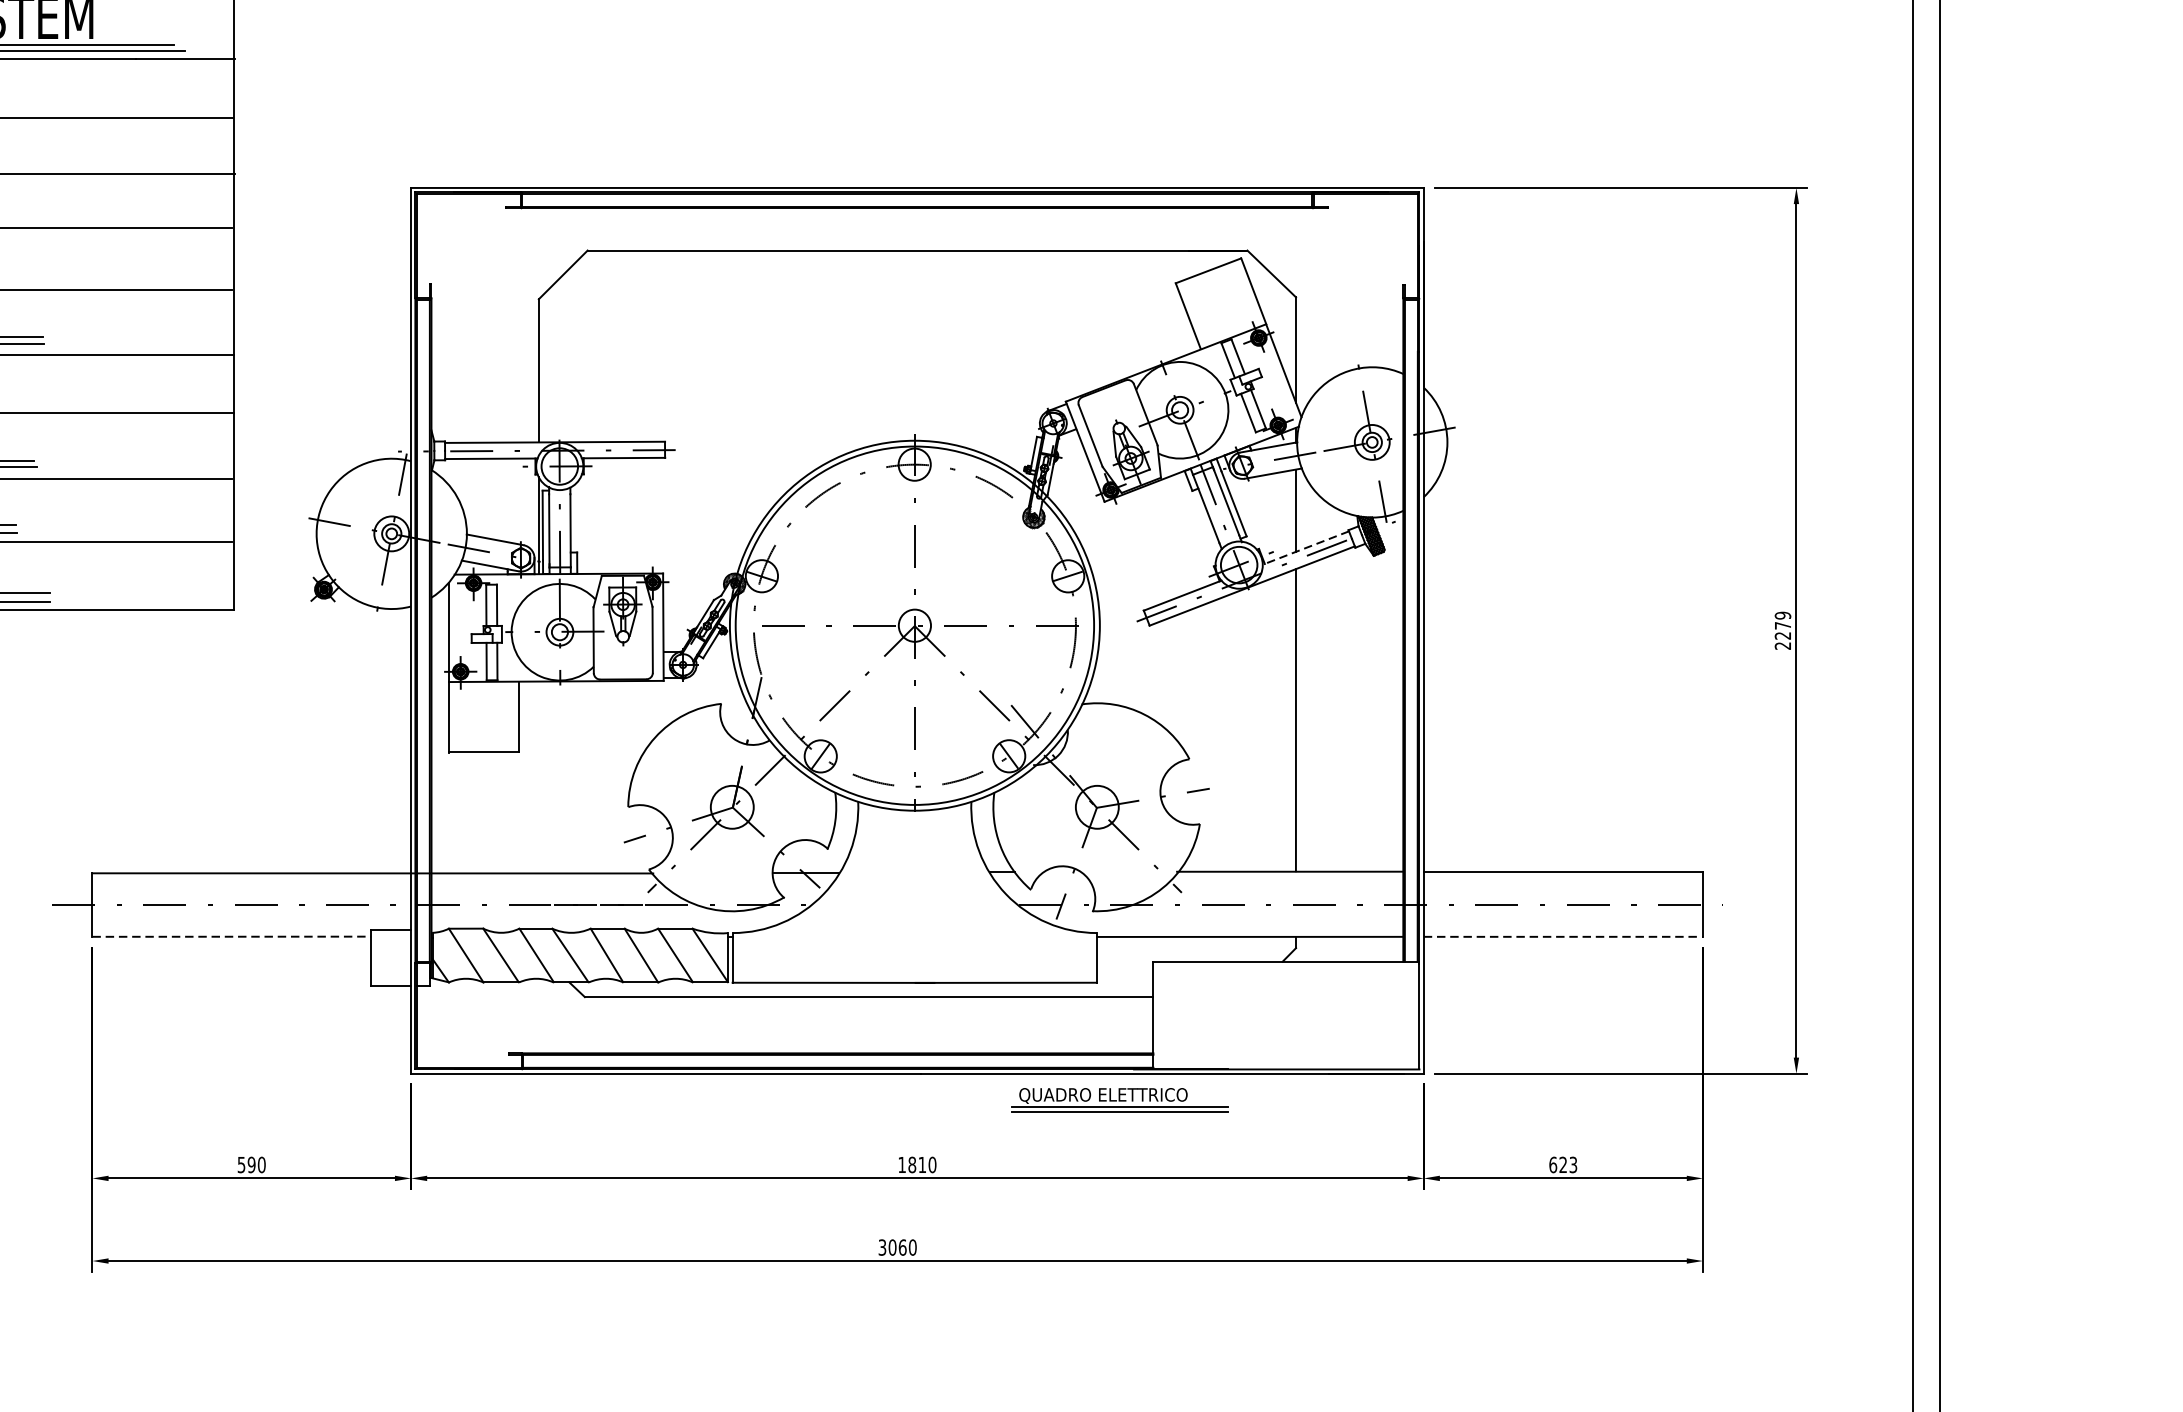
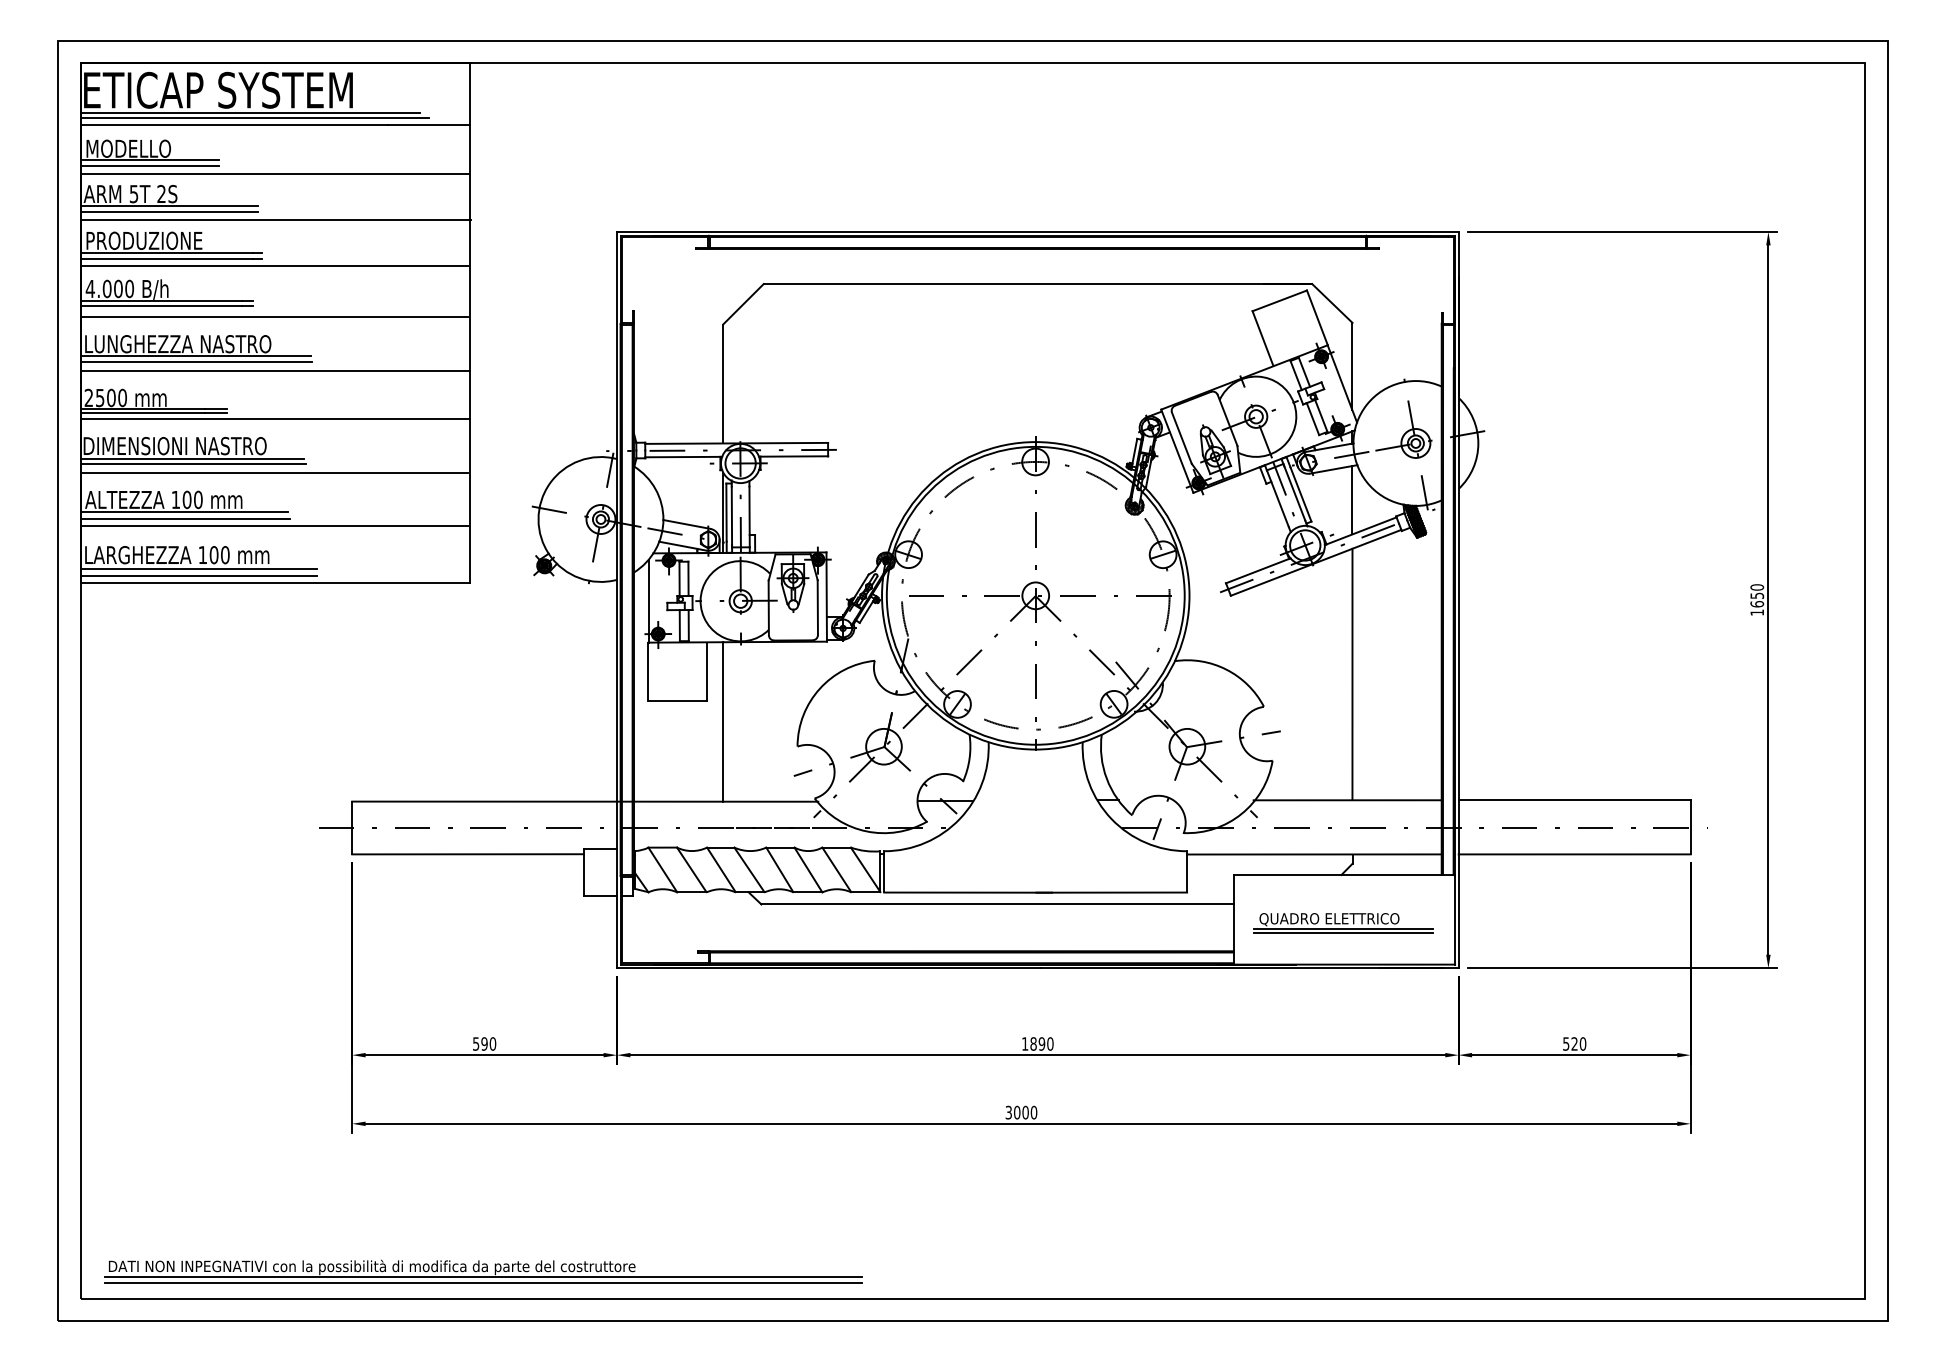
line: (1305, 548) -> (1360, 531), dashed -> solid
text: (1783, 630) -> (1757, 599), 2279 -> 1650
line: (539, 778) -> (723, 722), added
line: (232, 936) -> (468, 854), dashed -> solid
line: (1564, 936) -> (1575, 854), dashed -> solid
part: (1120, 1100) -> (1343, 923), moved
text: (921, 1164) -> (1041, 1043), 1810 -> 1890
text: (1563, 1164) -> (1574, 1043), 623 -> 520
text: (902, 1246) -> (1025, 1111), 3060 -> 3000

